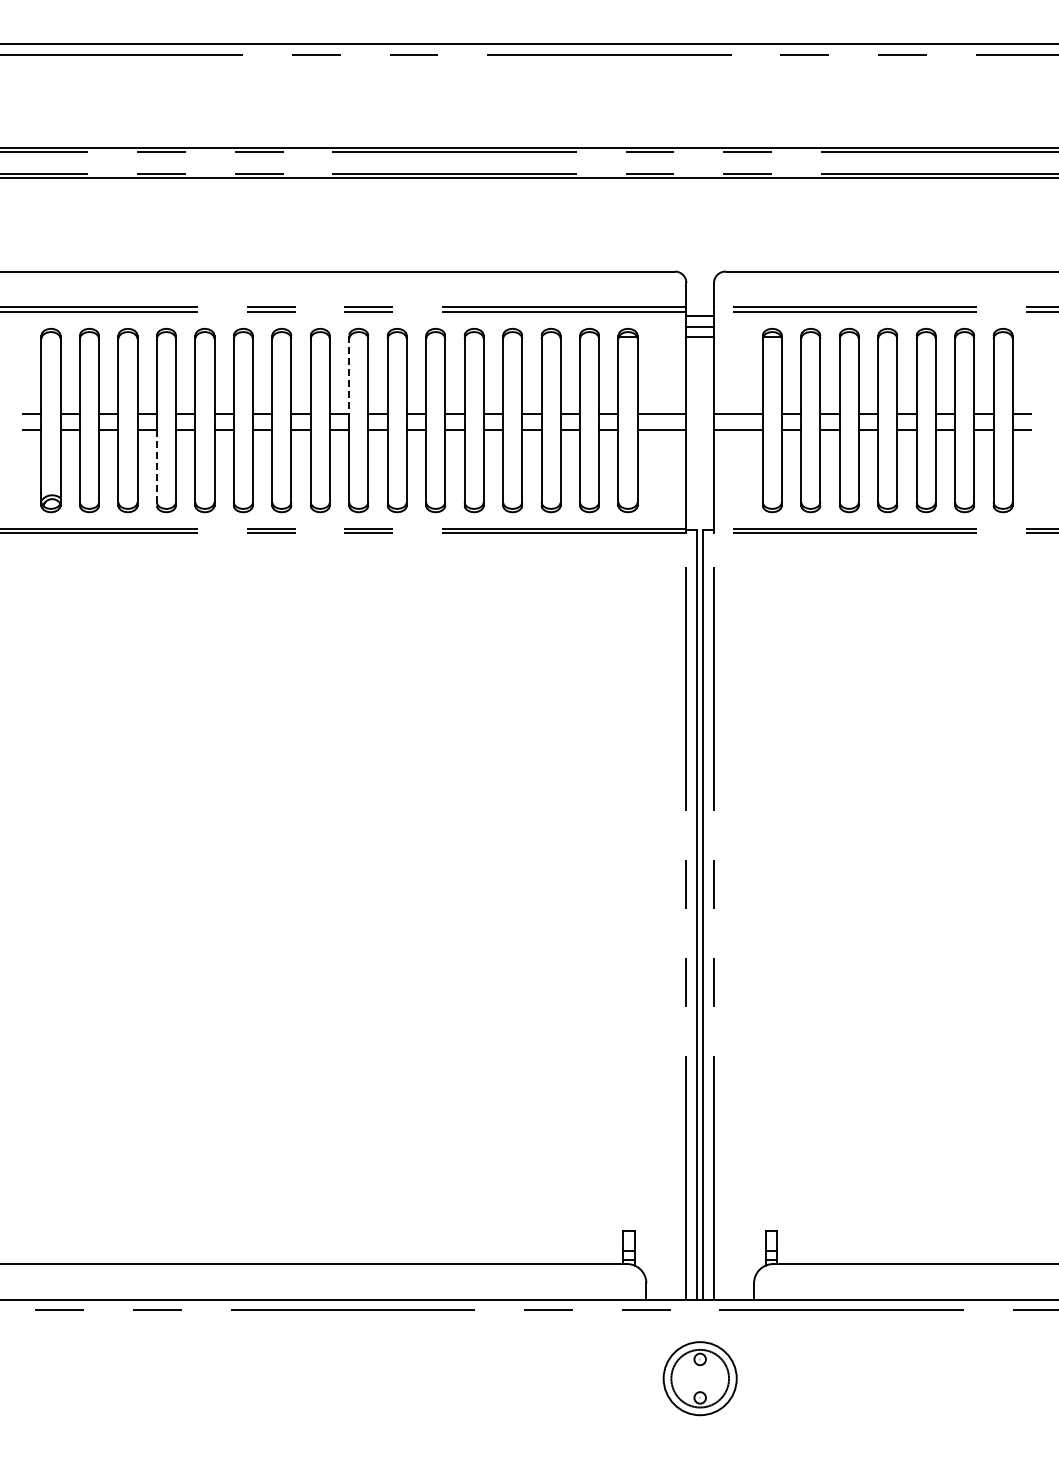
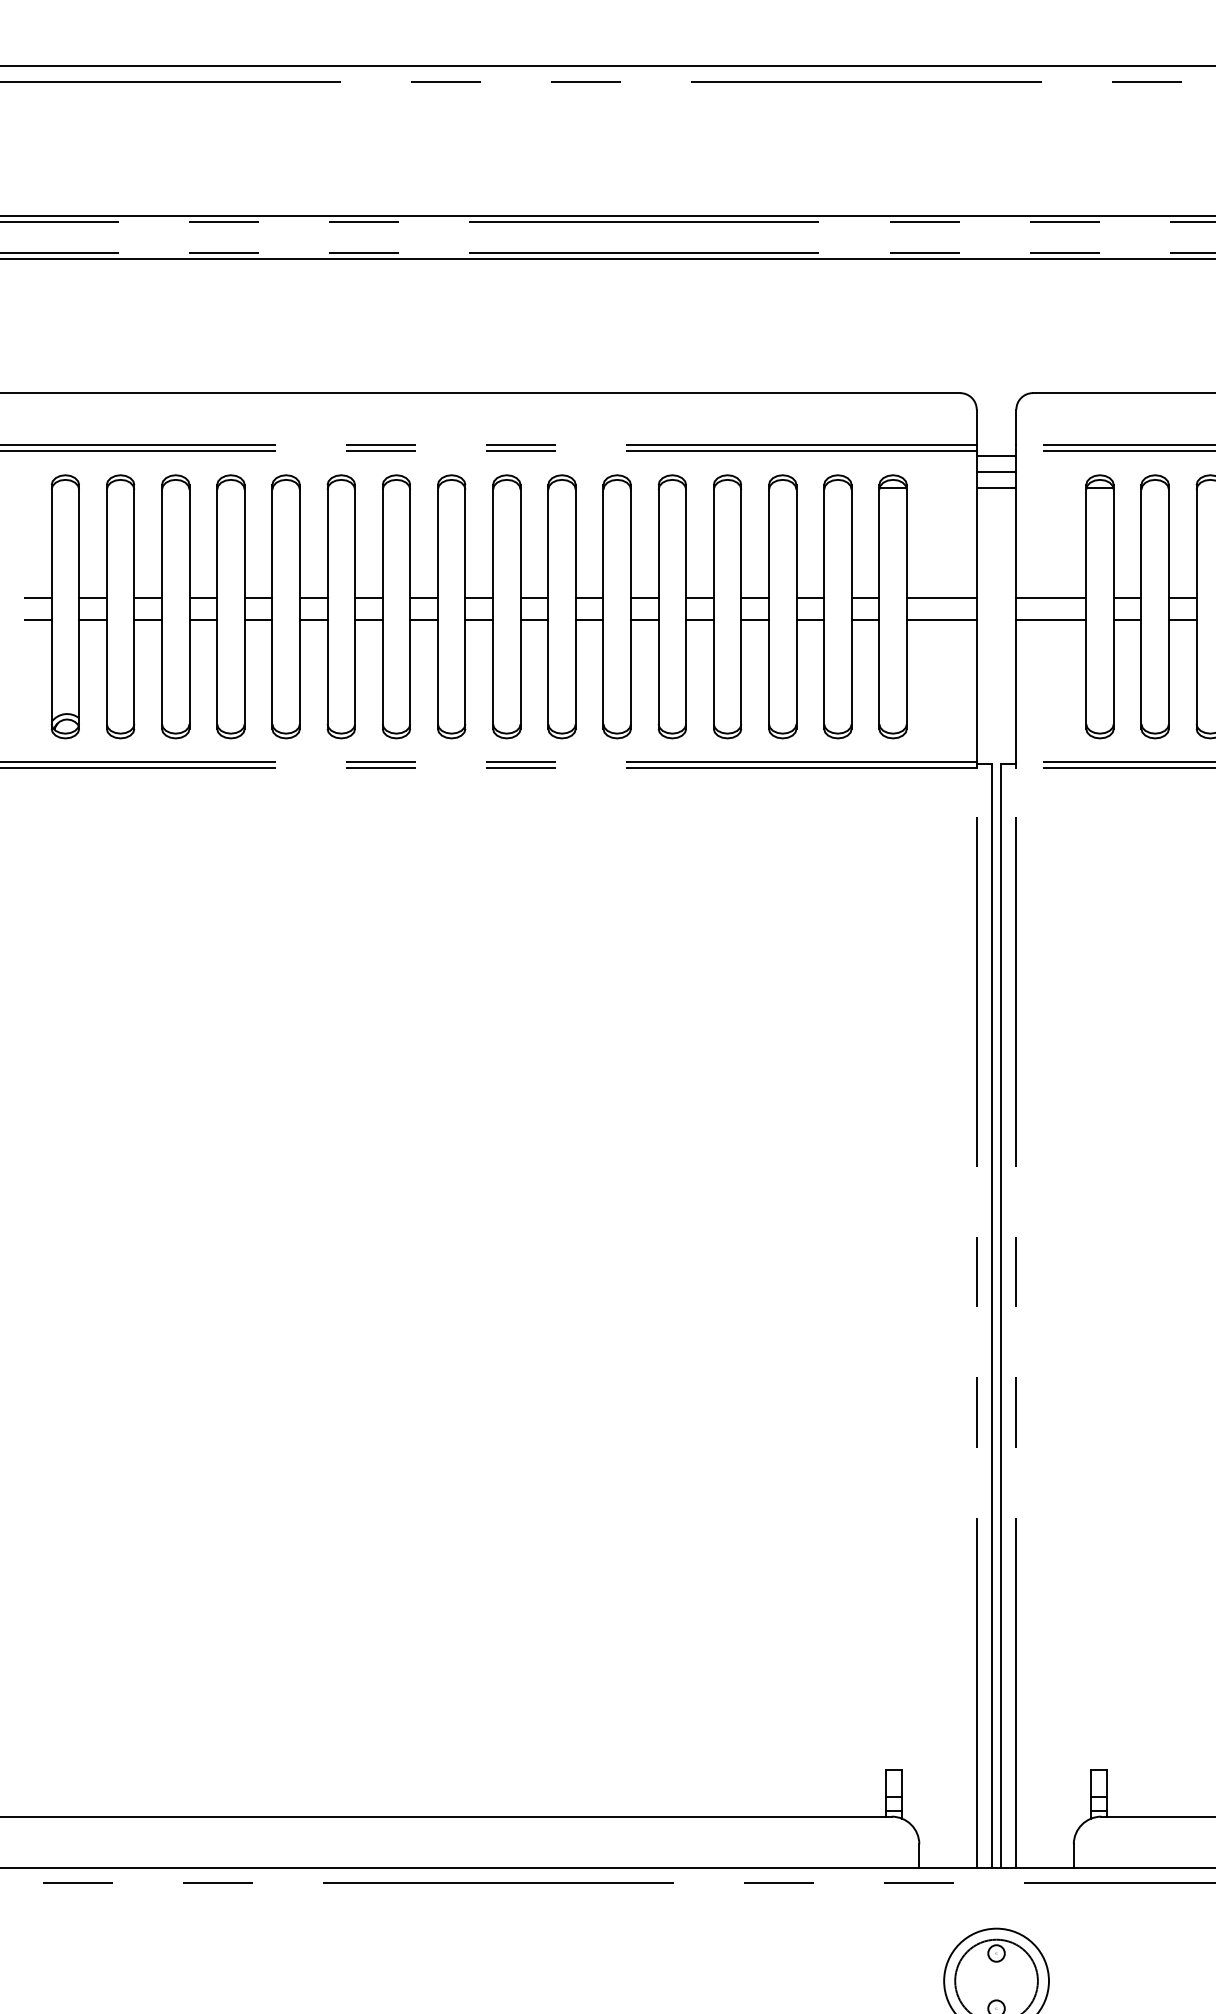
line: (349, 375) -> (493, 542), dashed -> solid
line: (156, 467) -> (216, 674), dashed -> solid

